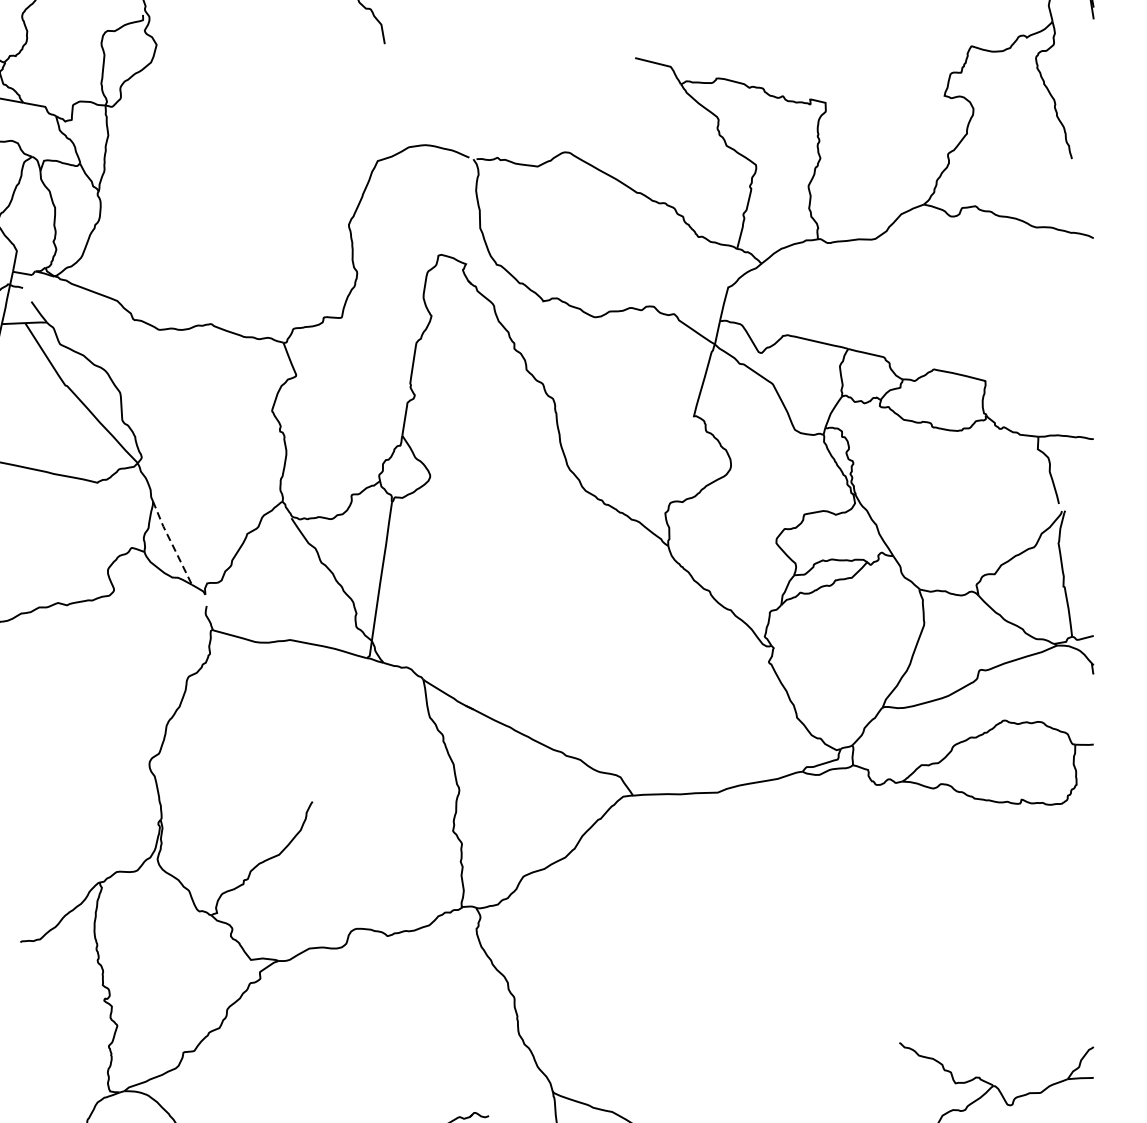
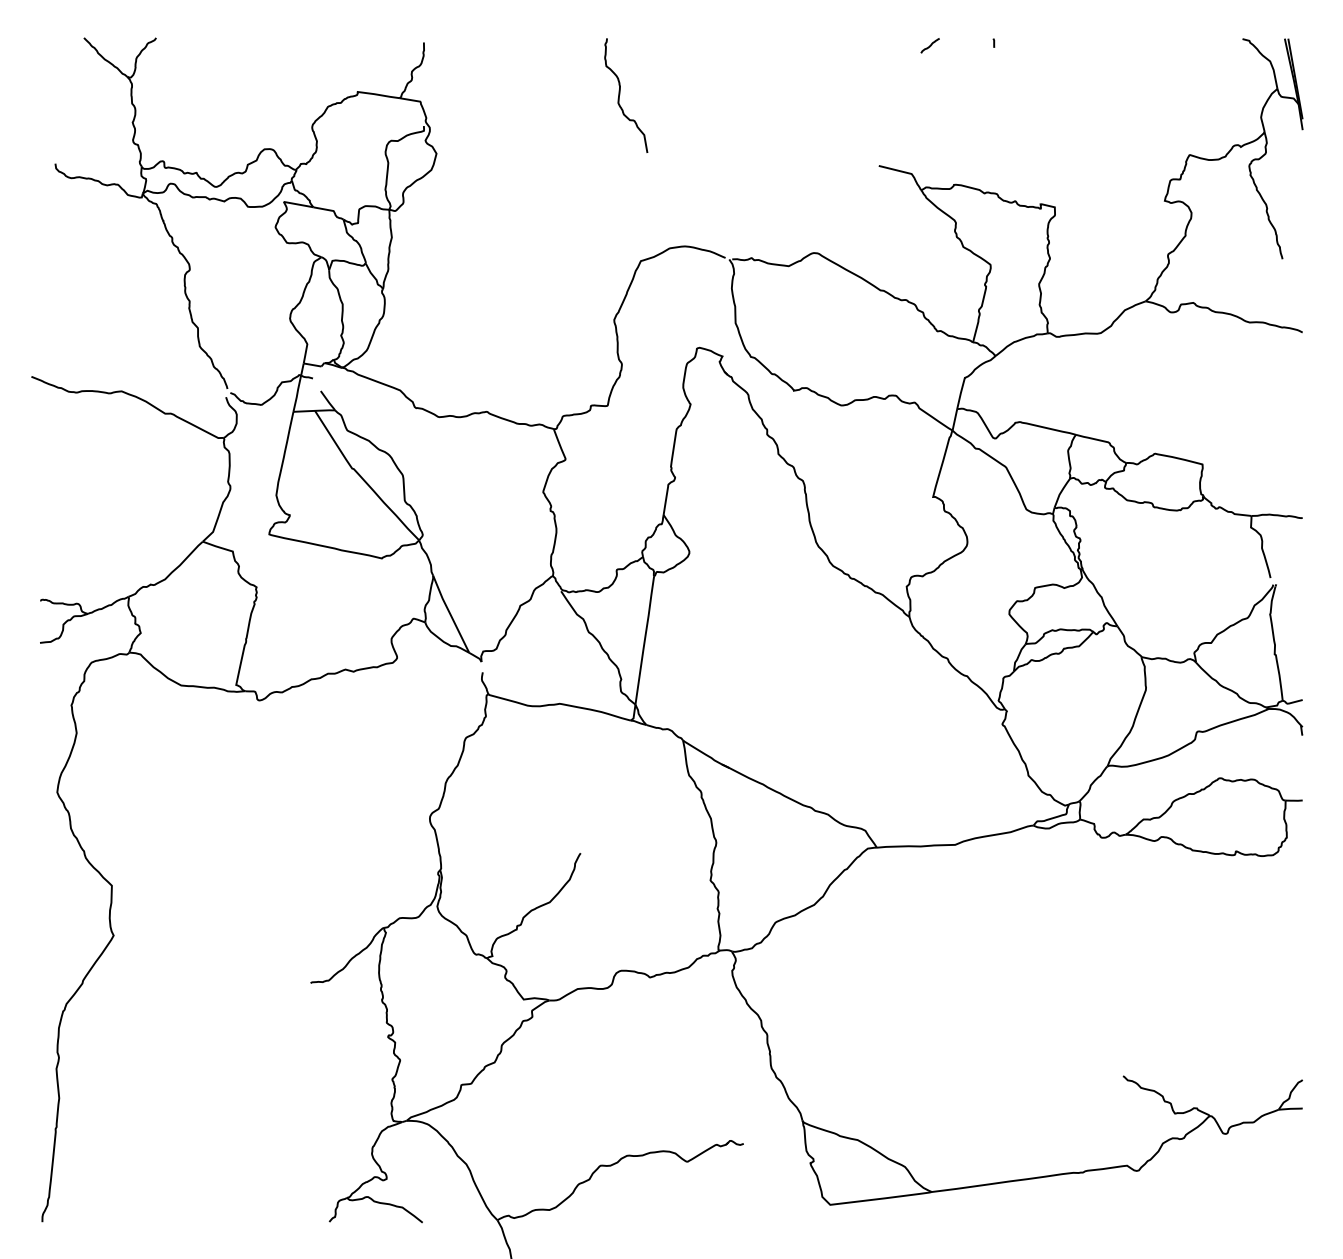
line: (171, 543) -> (450, 614), dashed -> solid

